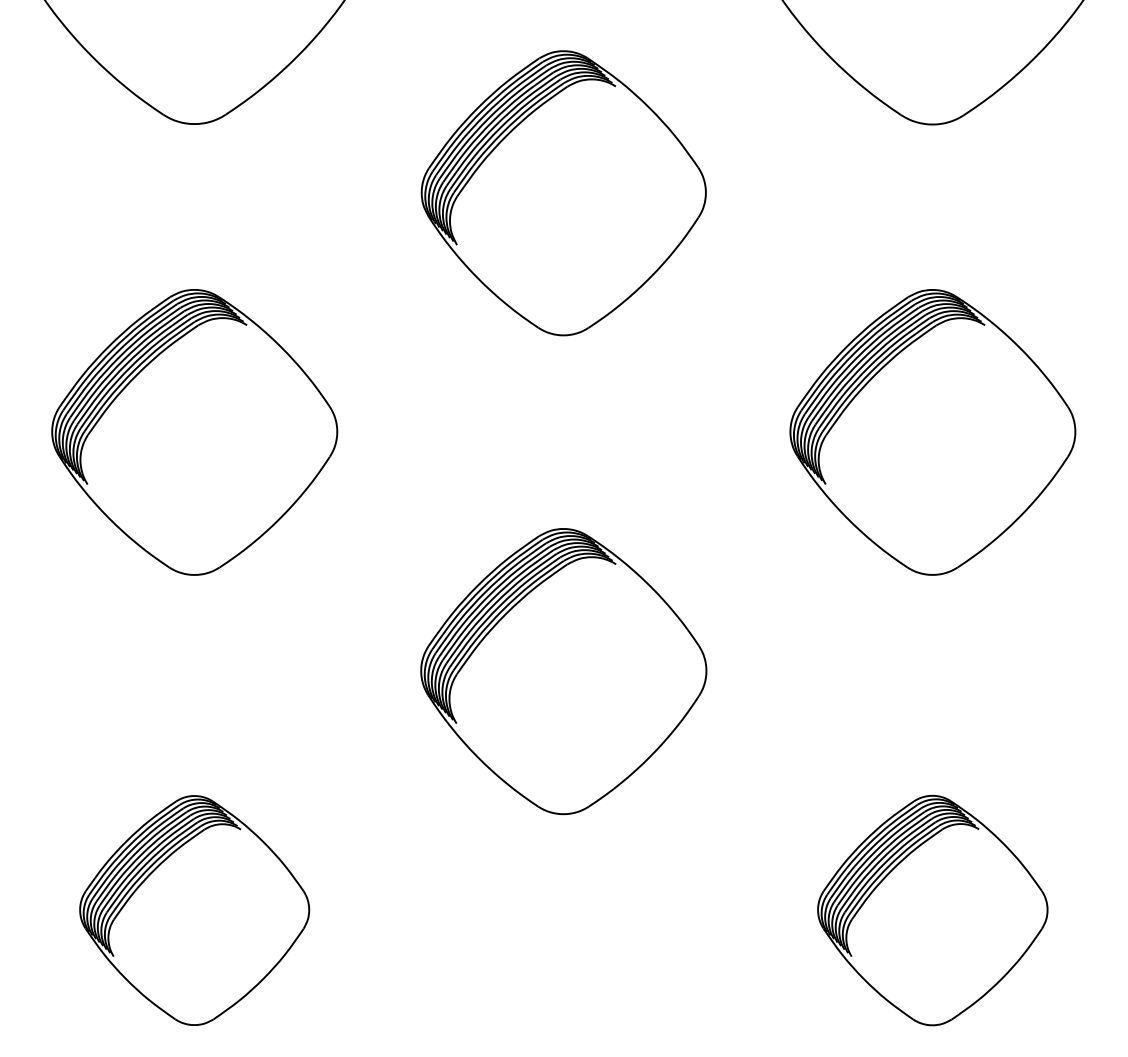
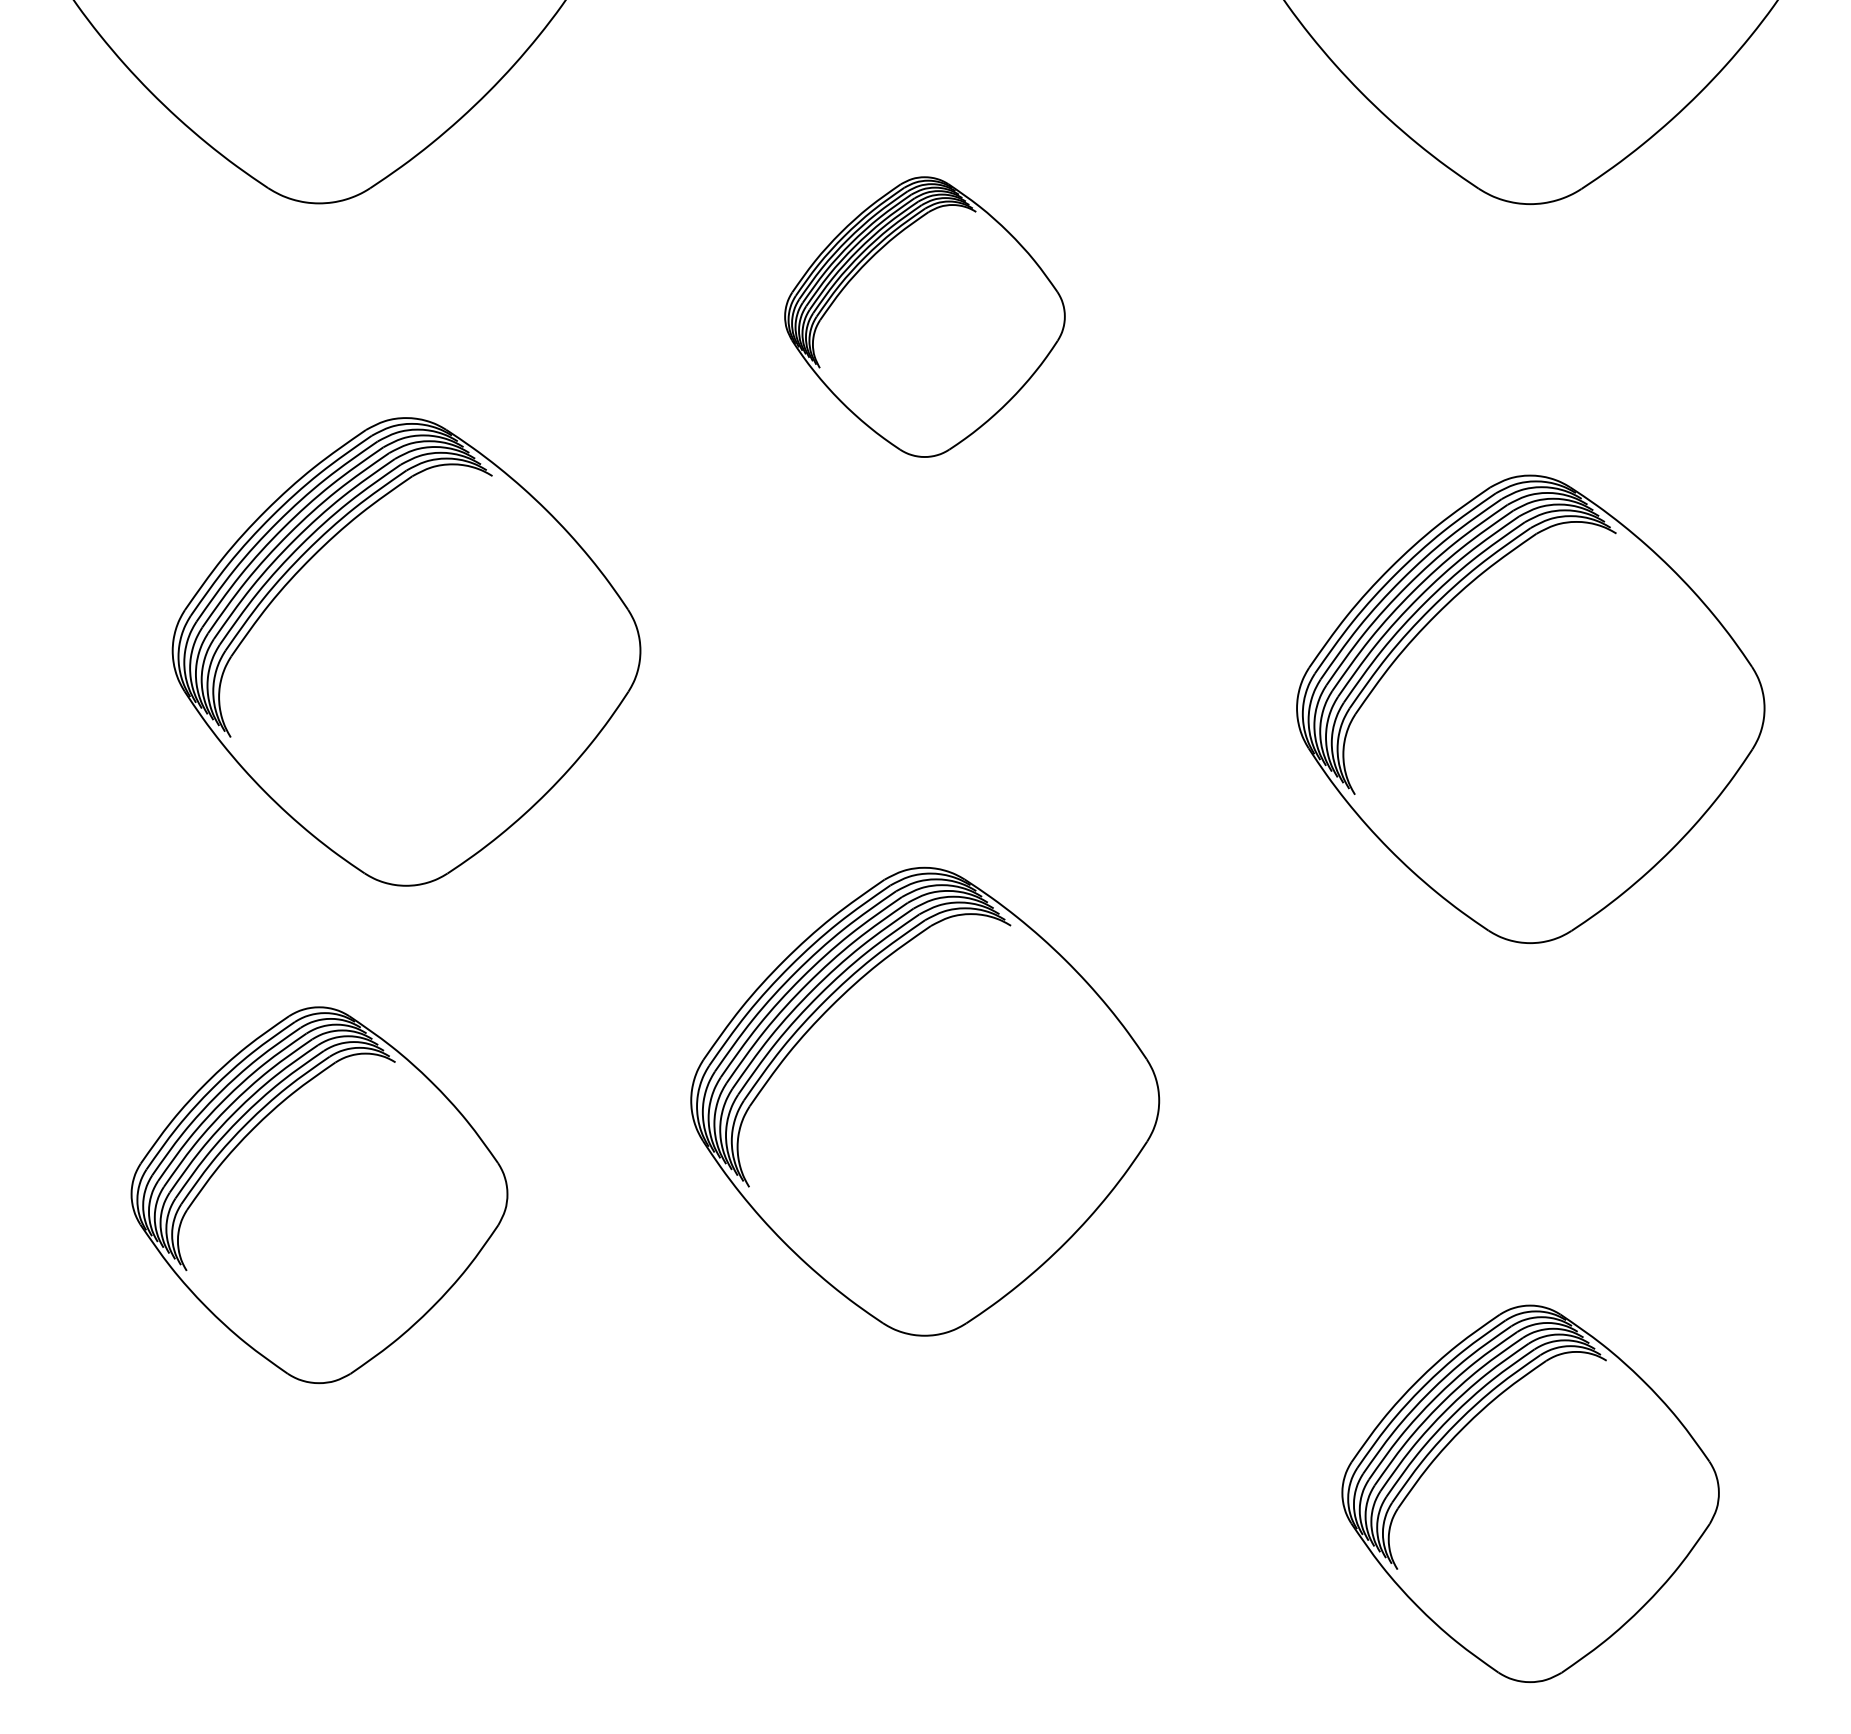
part: (563, 193) -> (924, 317), size x0.6
part: (194, 432) -> (406, 652), moved
part: (194, 910) -> (319, 1195), moved

